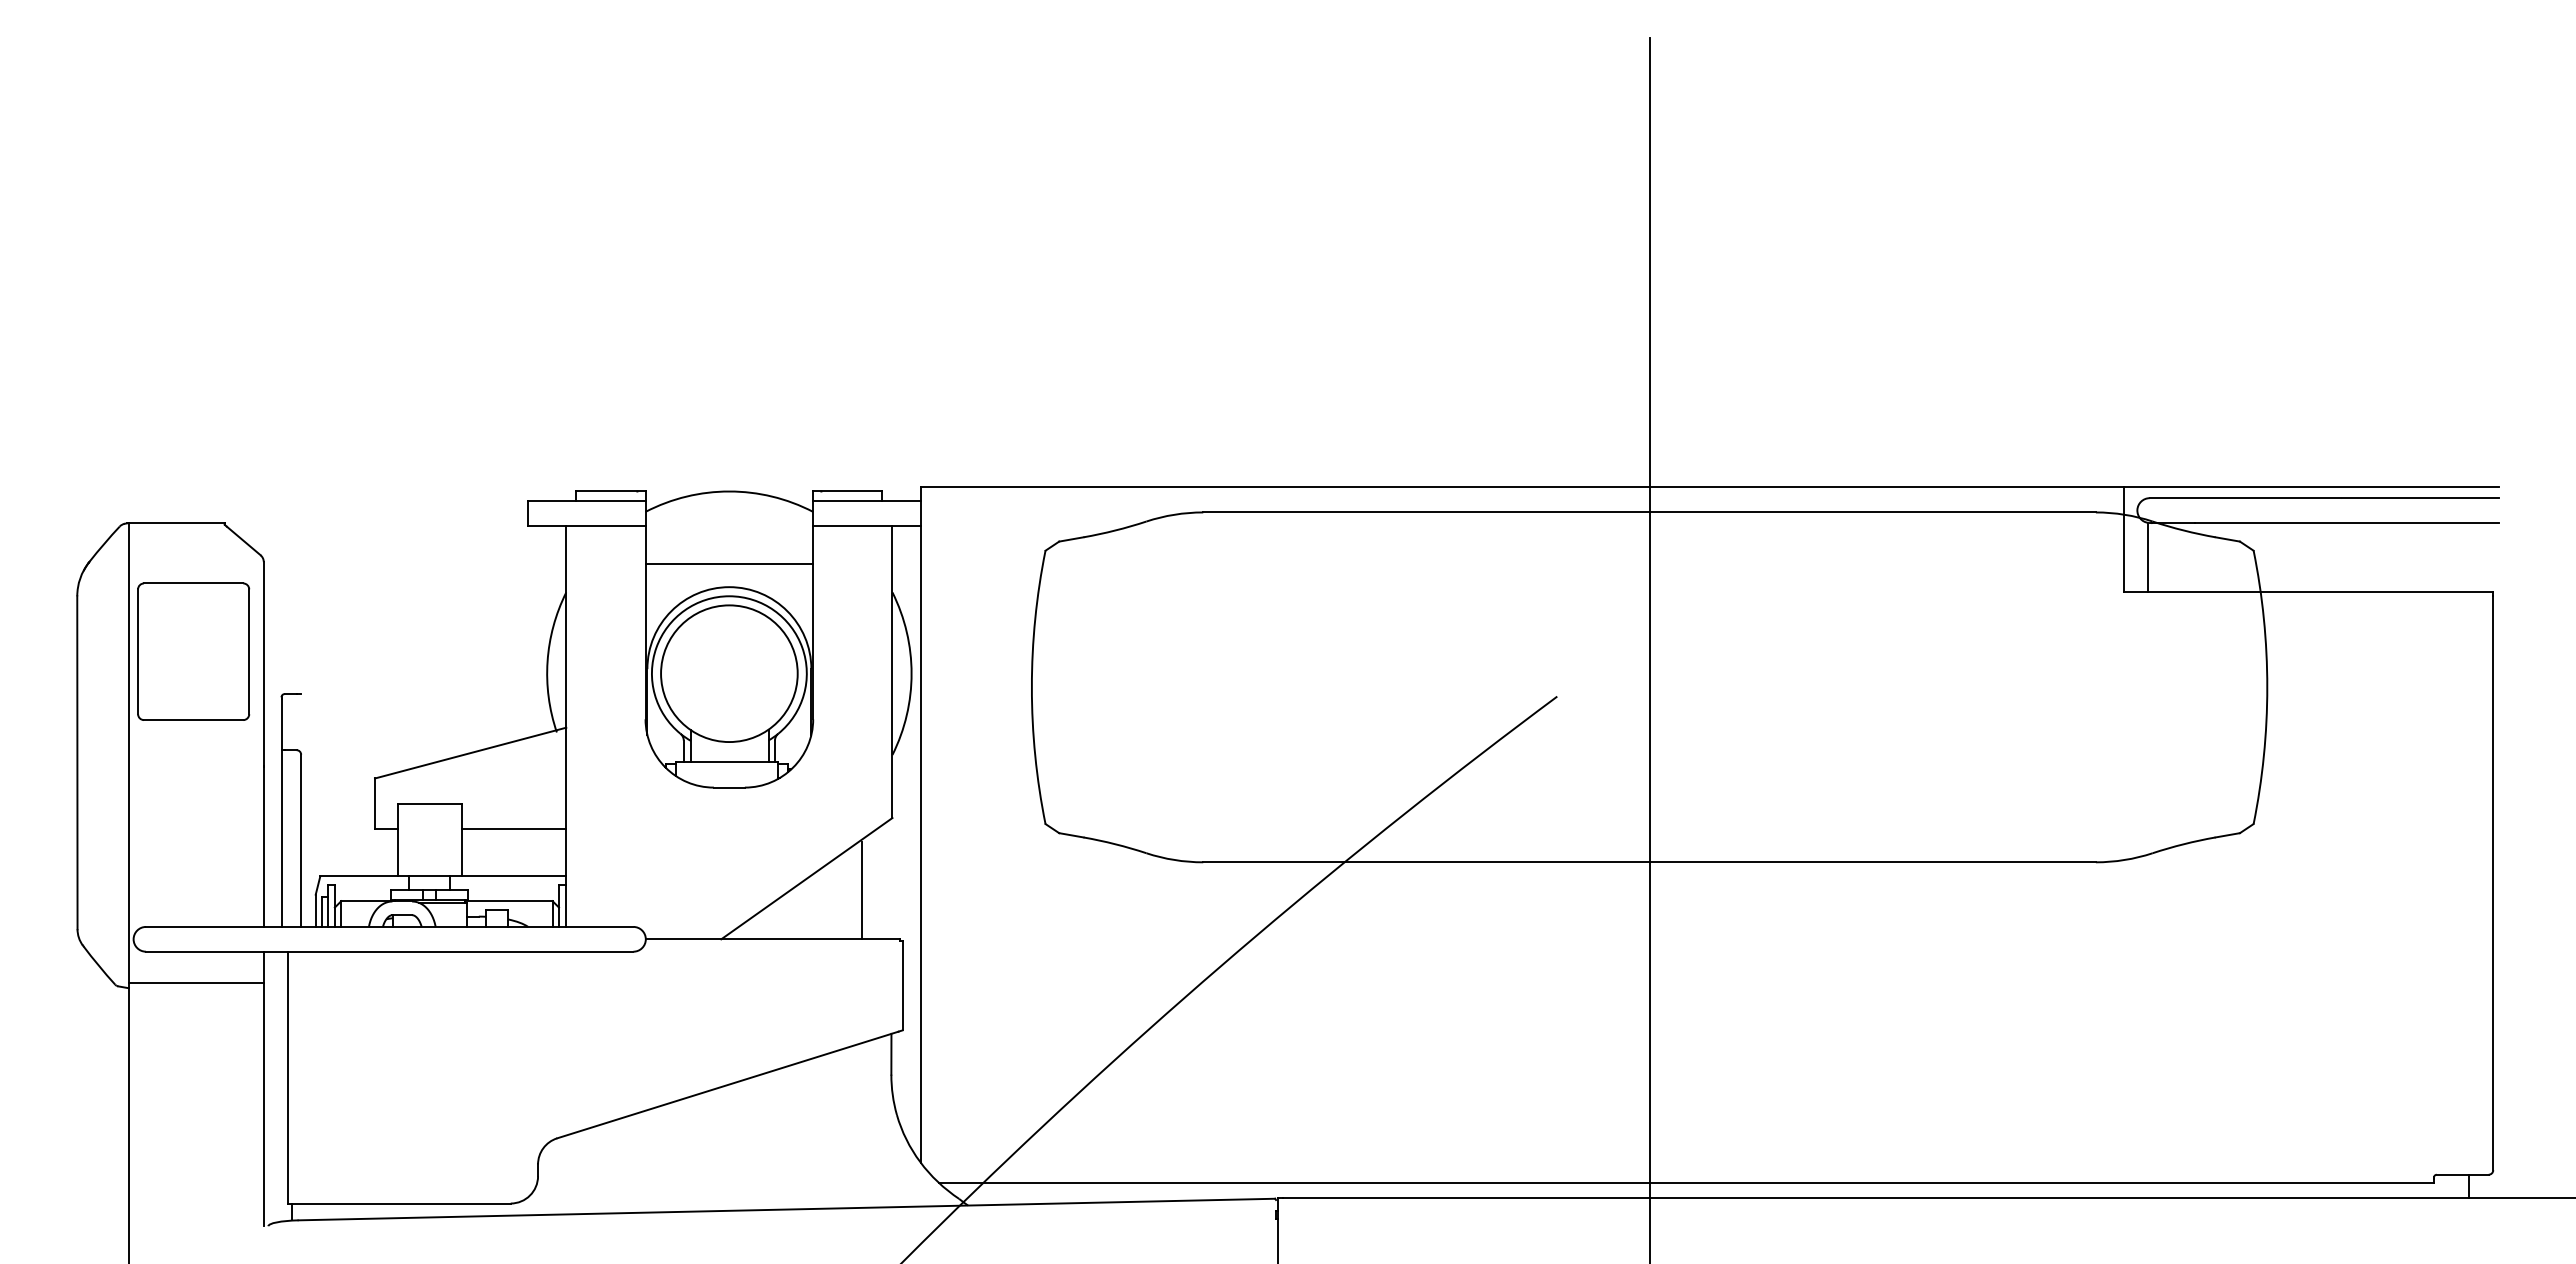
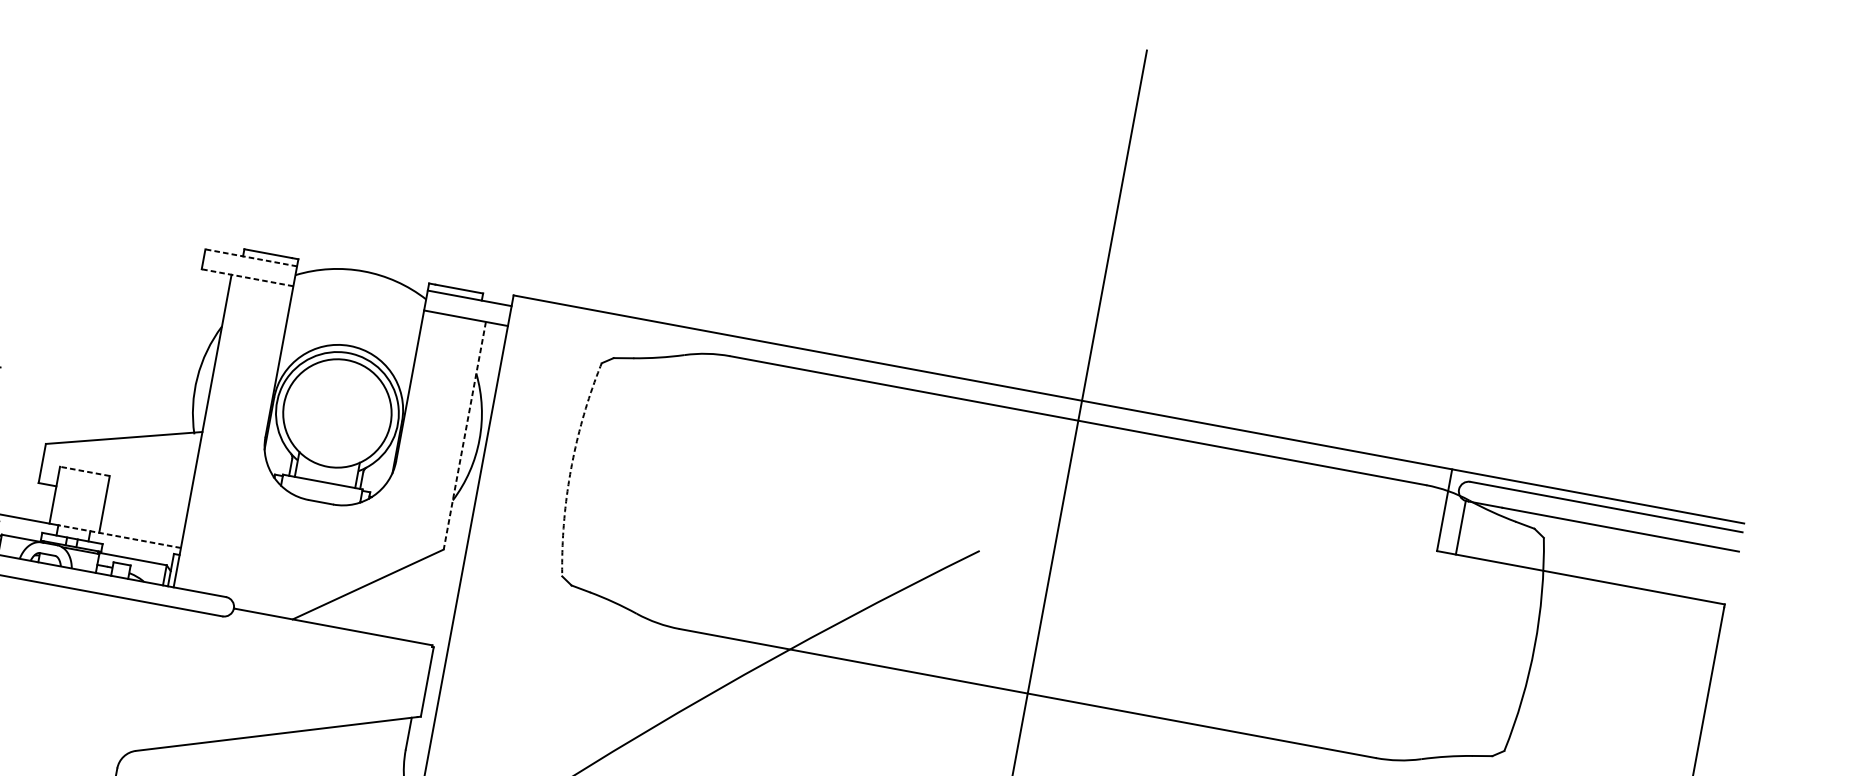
line: (586, 500) -> (251, 257), solid -> dashed
line: (586, 526) -> (247, 278), solid -> dashed
line: (729, 564) -> (353, 328), removed
line: (892, 672) -> (464, 436), solid -> dashed
arc: (1031, 687) -> (571, 467), solid -> dashed
line: (429, 803) -> (84, 471), solid -> dashed
line: (513, 828) -> (146, 502), removed
line: (487, 876) -> (119, 536), solid -> dashed
line: (861, 890) -> (409, 601), removed

